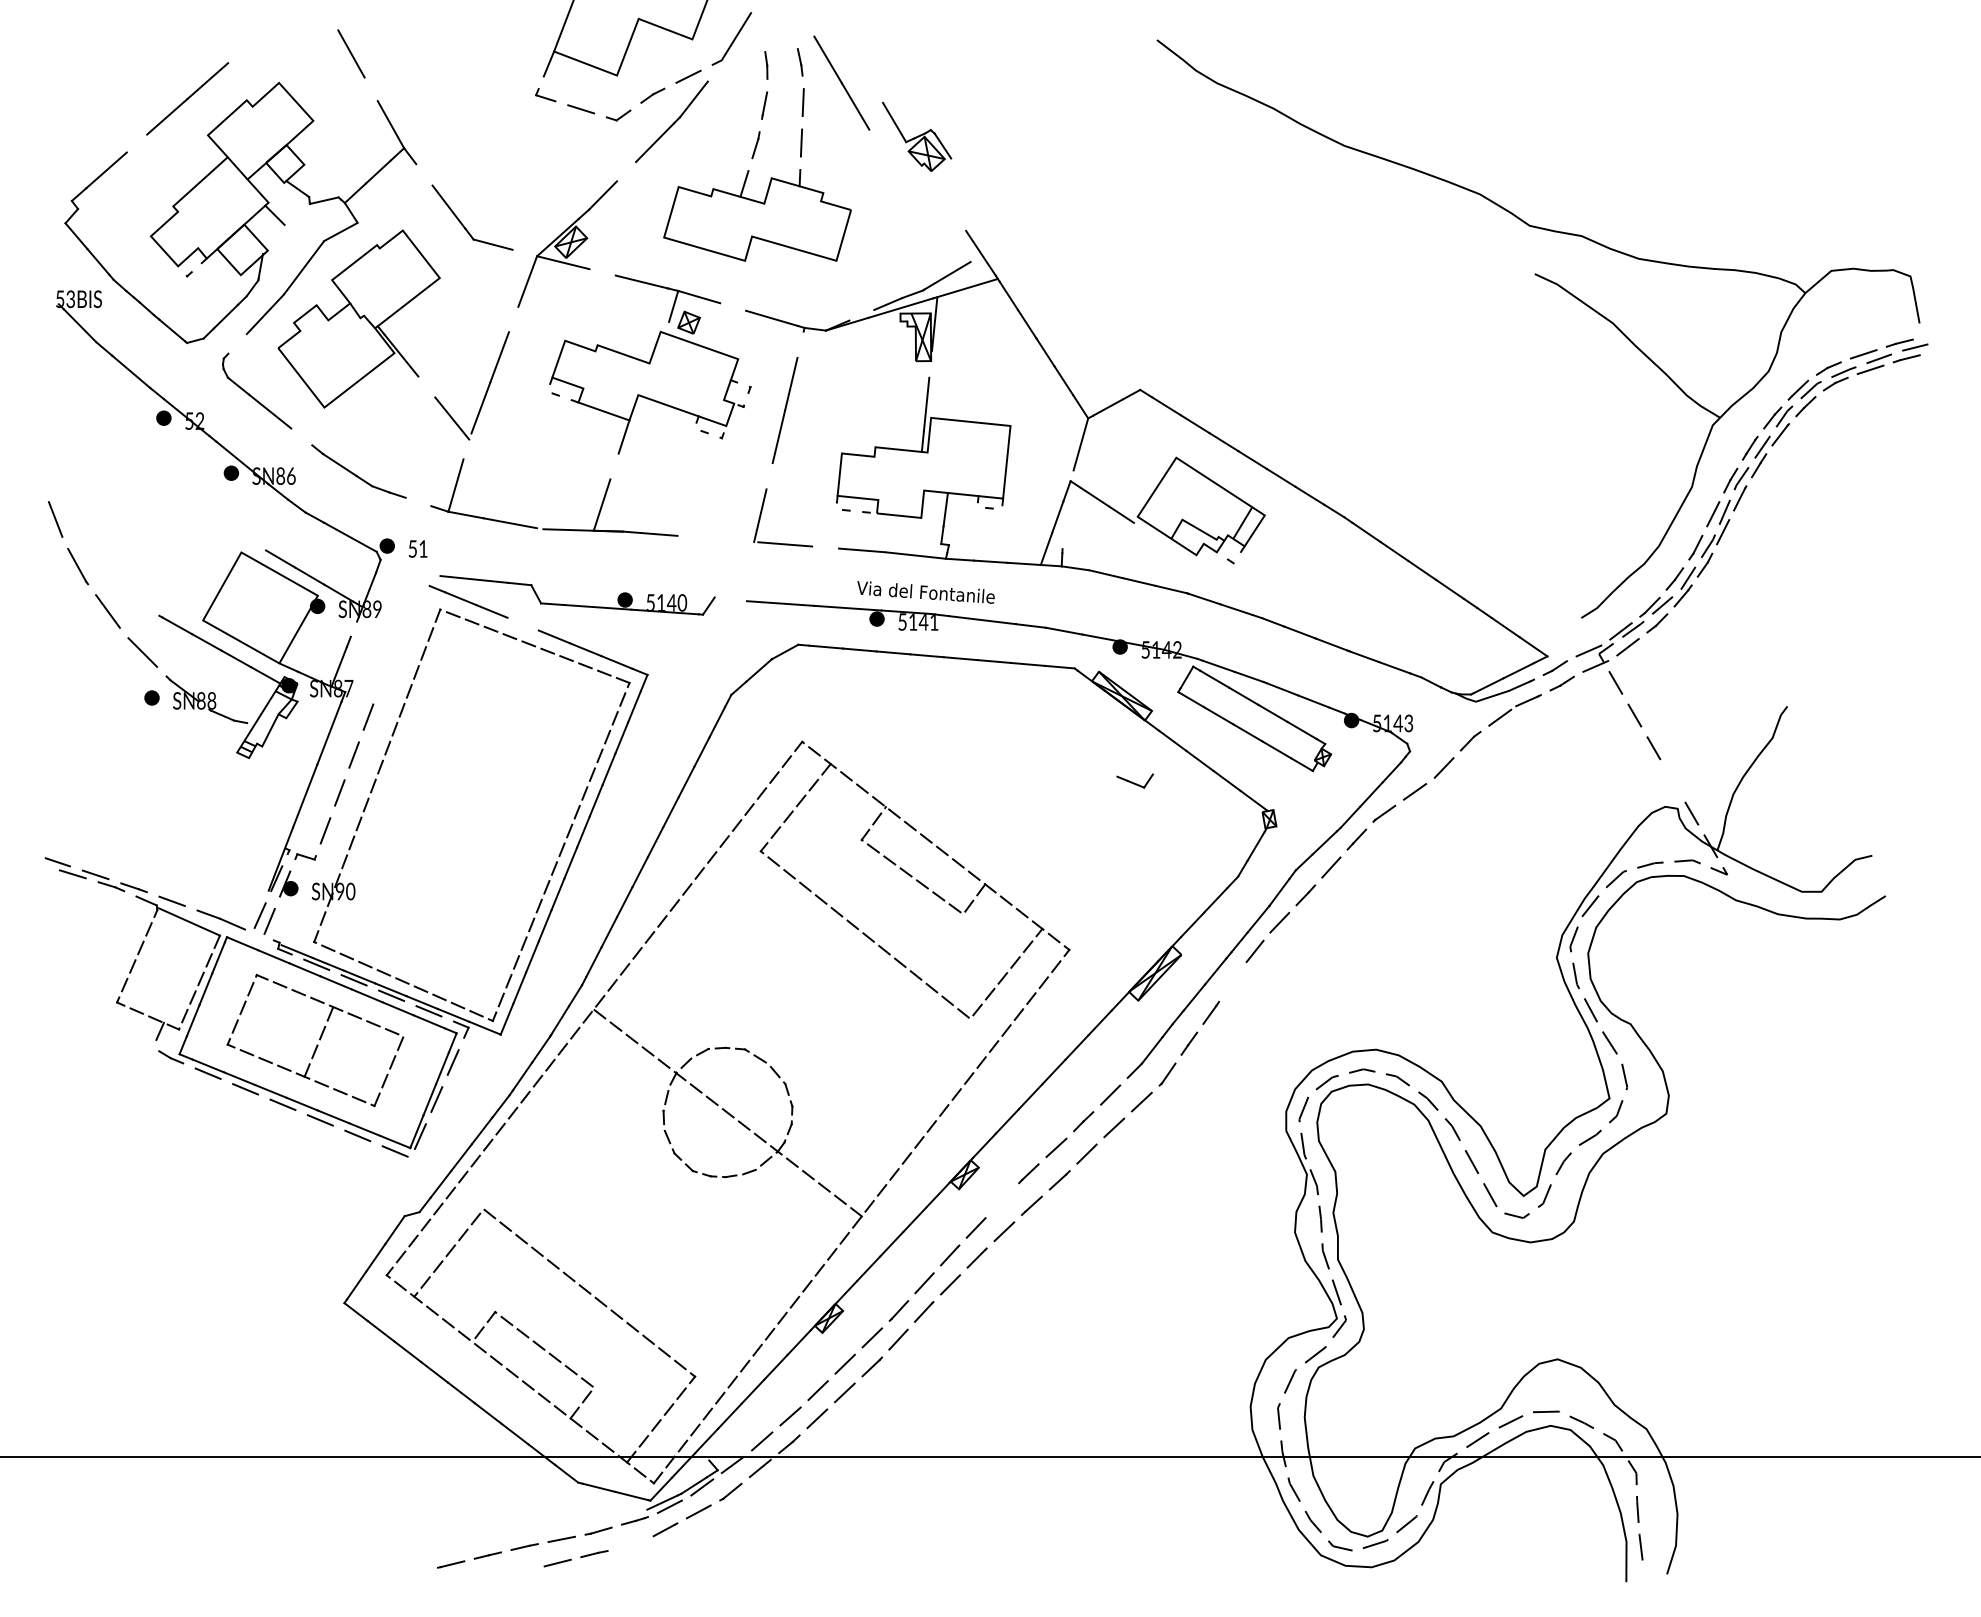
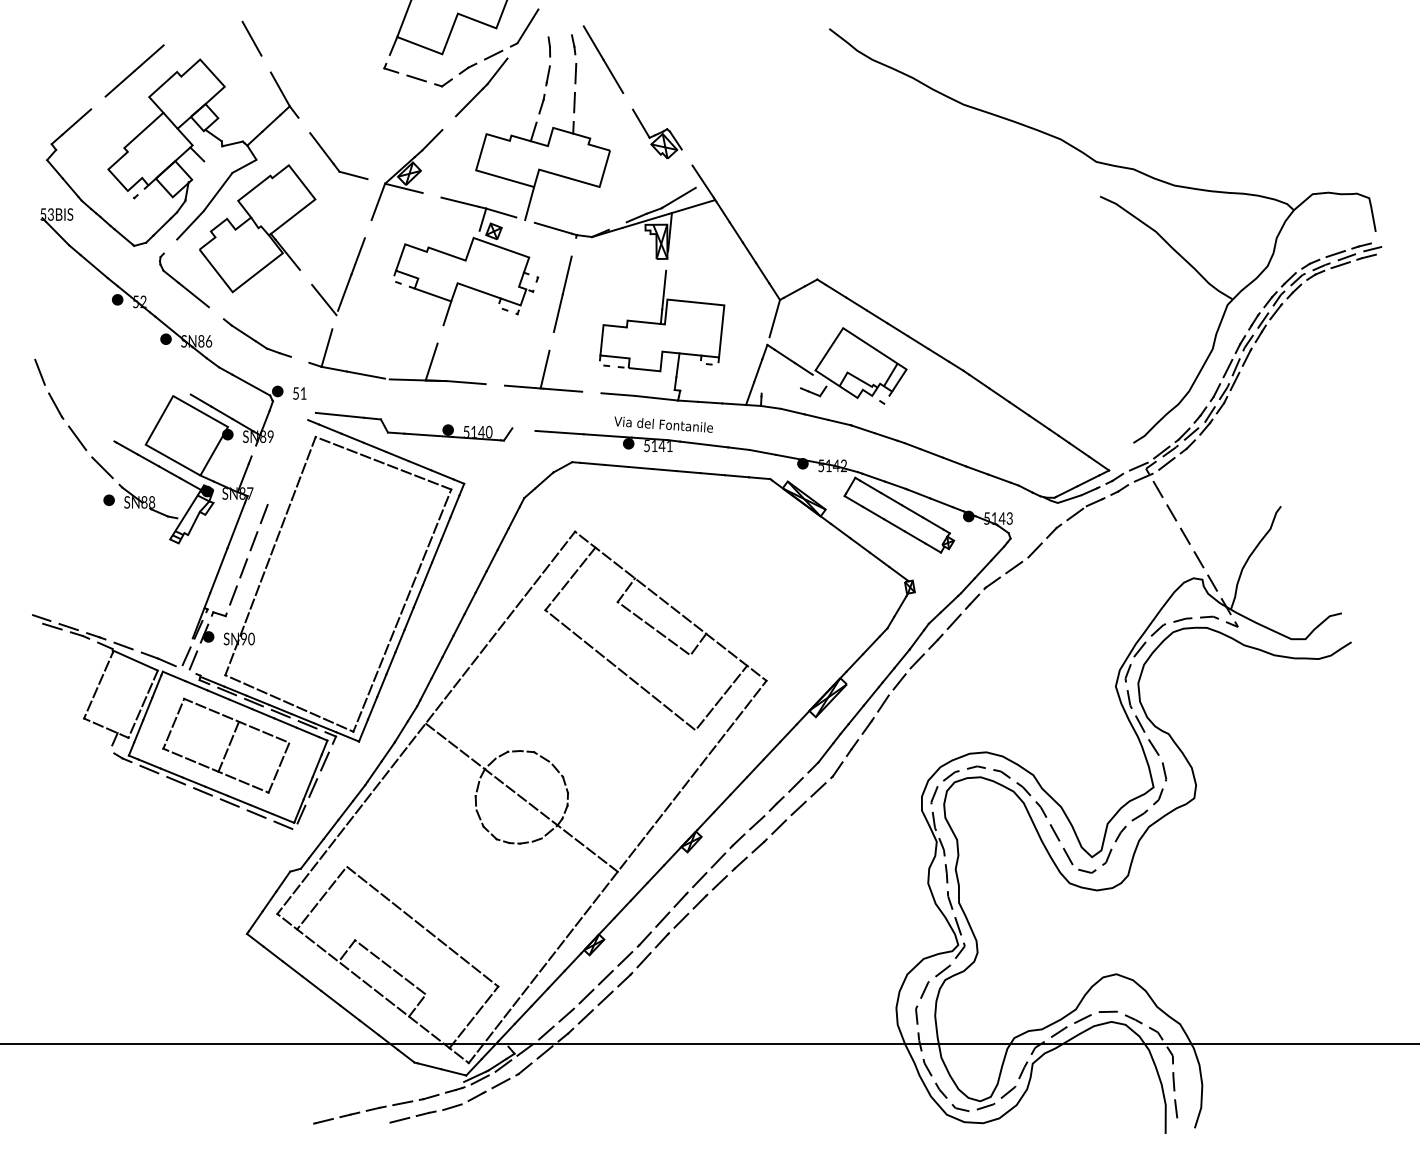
part: (917, 136) -> (657, 133), moved
line: (738, 283) -> (529, 203), added
line: (731, 540) -> (524, 387), added
line: (522, 623) -> (374, 446), added
part: (1134, 780) -> (813, 391), moved
line: (1672, 780) -> (1198, 559), added
line: (1232, 981) -> (883, 703), added
line: (1001, 1200) -> (717, 860), added
line: (631, 1544) -> (452, 1106), added

